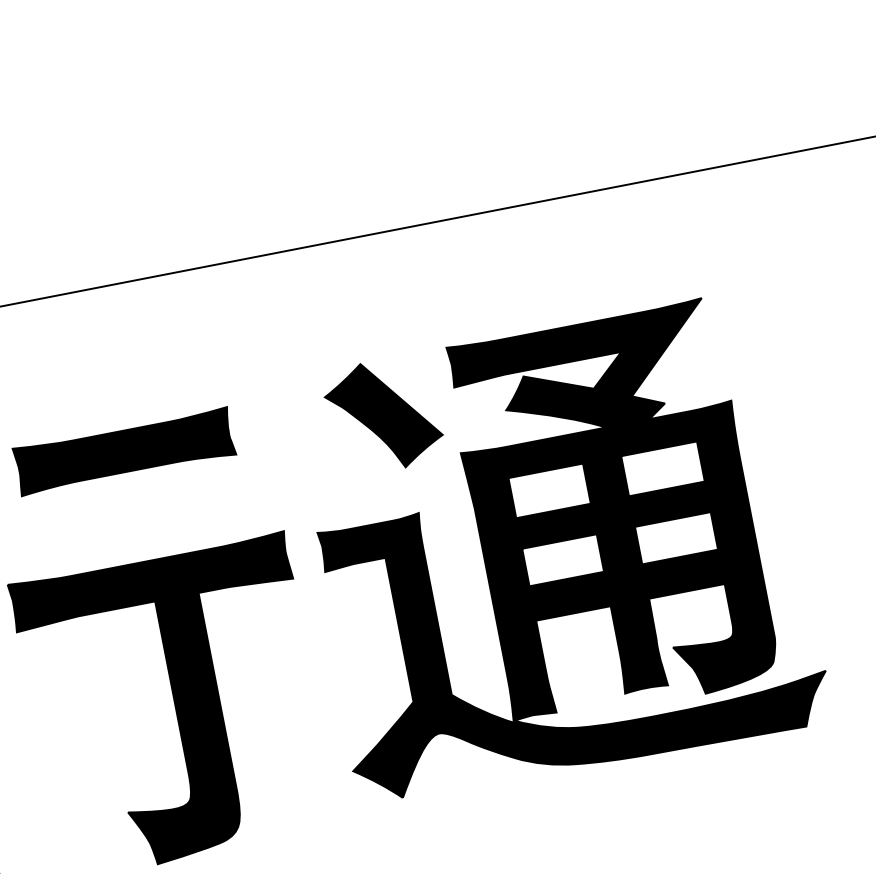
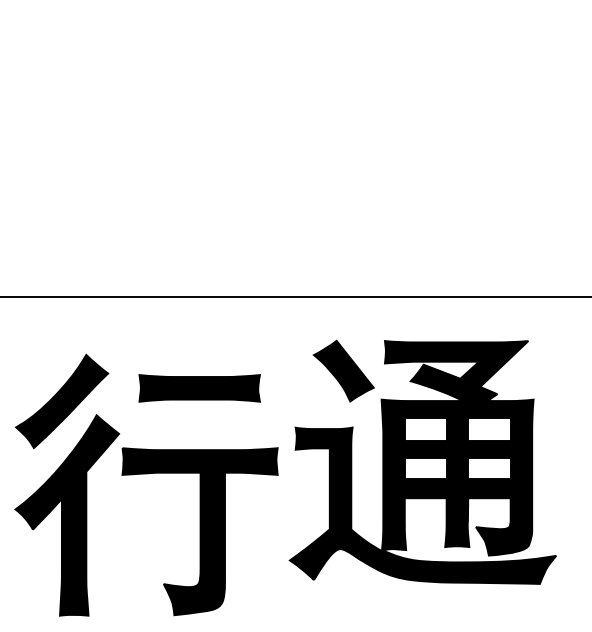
part: (555, 549) -> (422, 461), moved

